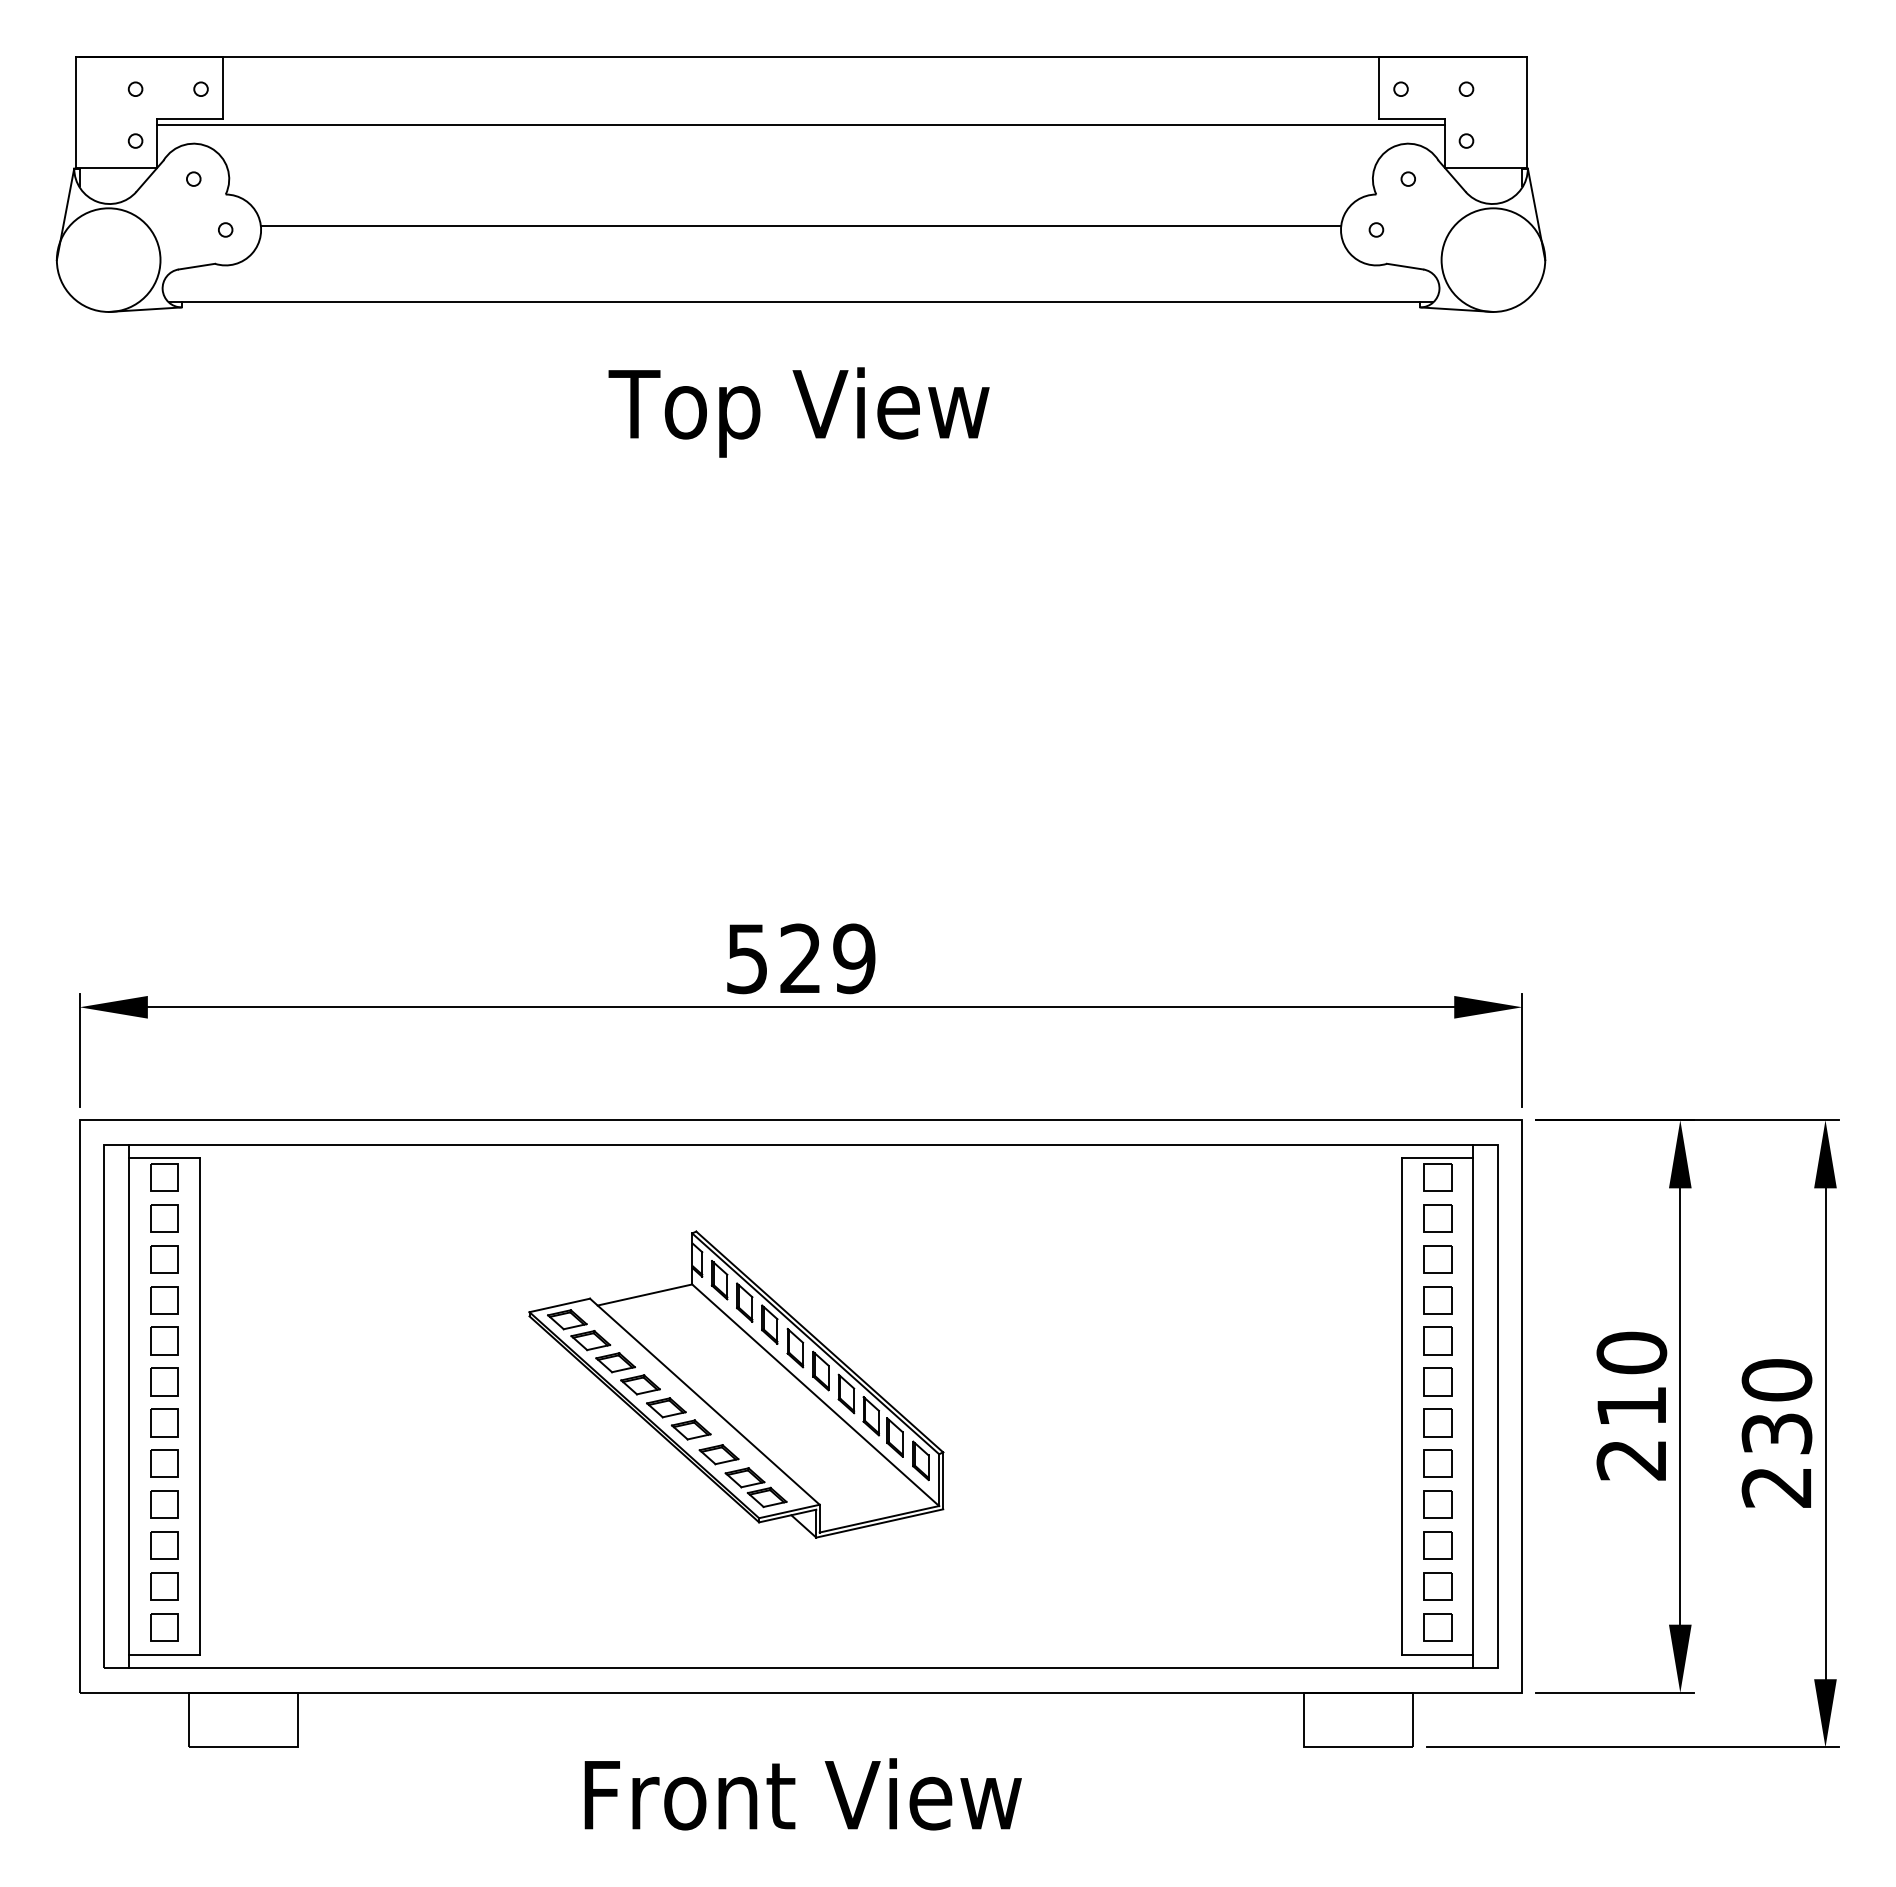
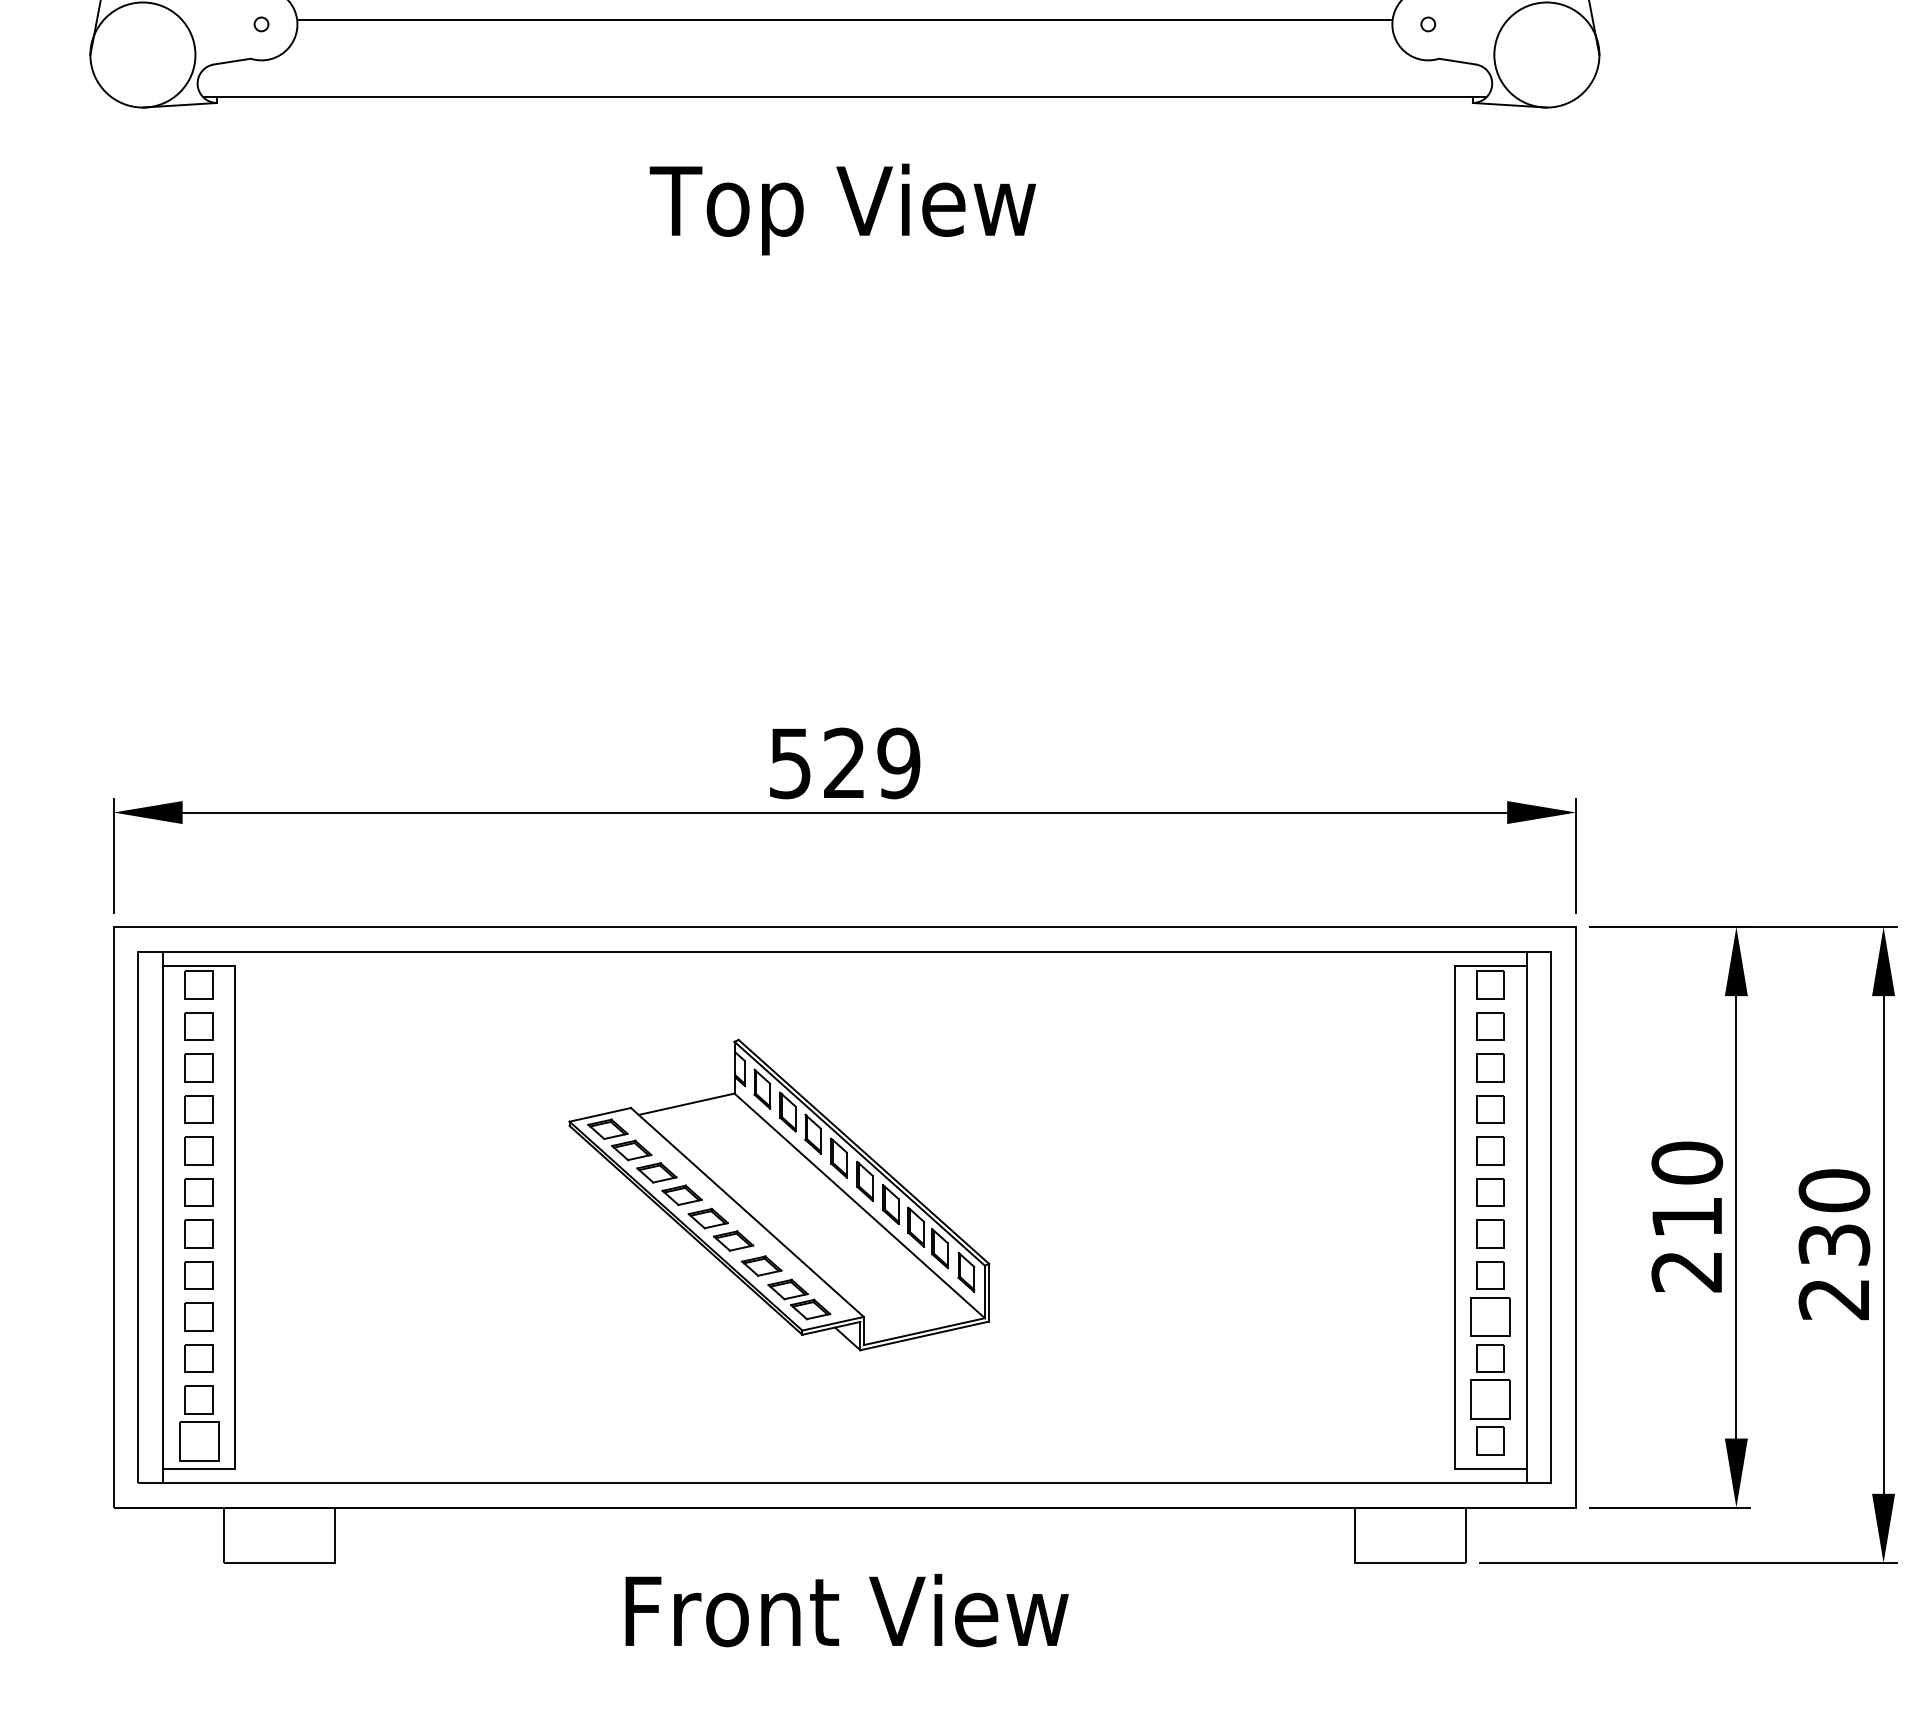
part: (1437, 1504) -> (1490, 1316), size x1.4
part: (1437, 1586) -> (1490, 1399), size x1.4
part: (164, 1627) -> (199, 1441), size x1.4

